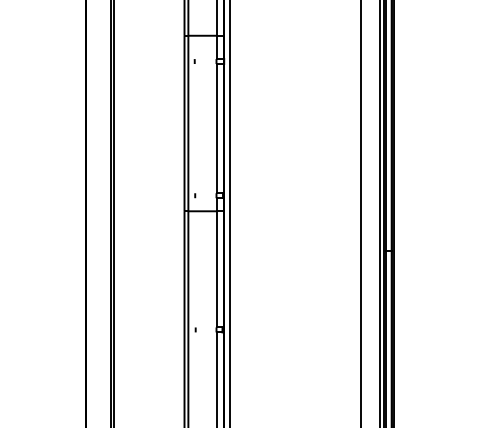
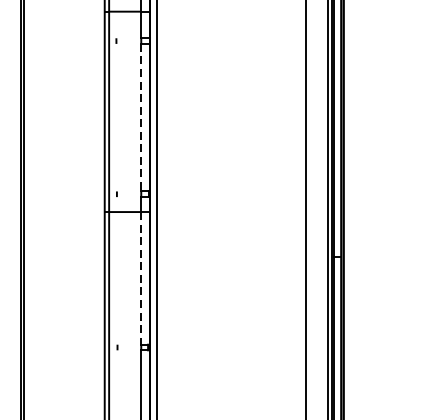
line: (216, 128) -> (141, 117), solid -> dashed
line: (216, 269) -> (141, 278), solid -> dashed

